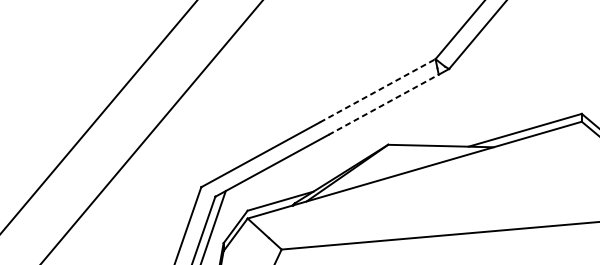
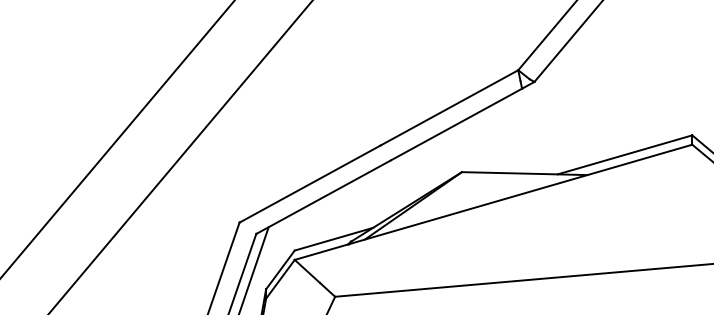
line: (377, 90) -> (449, 107), dashed -> solid
line: (383, 104) -> (456, 124), dashed -> solid

